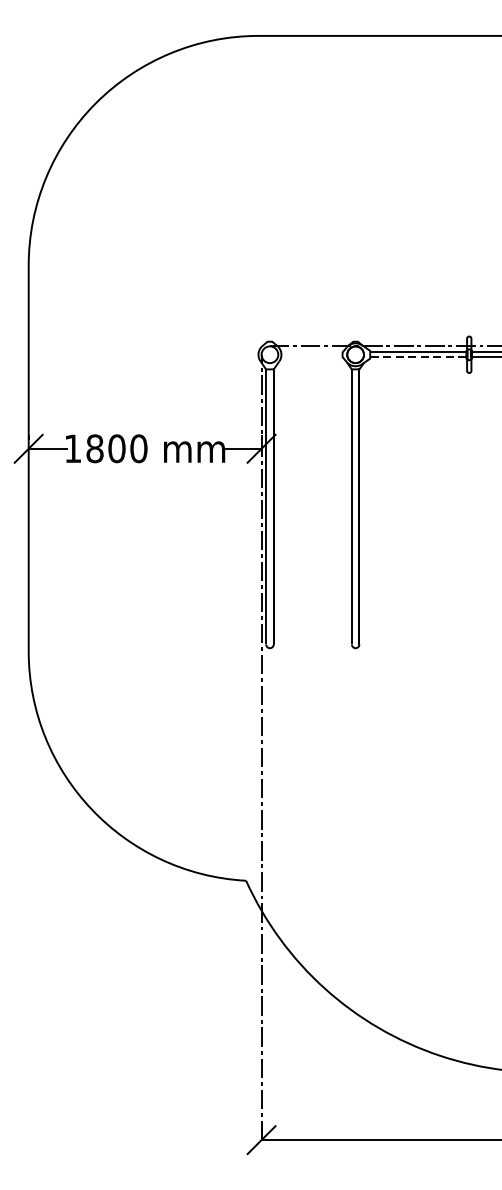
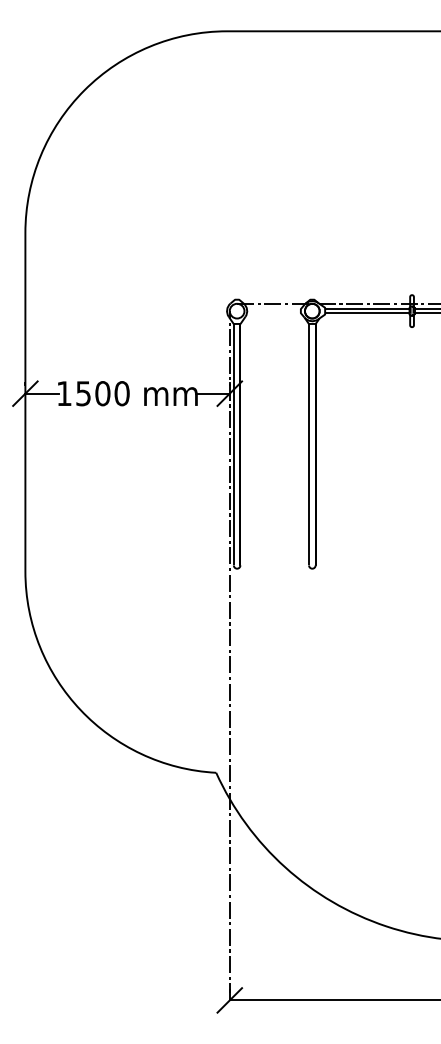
line: (417, 357) -> (366, 313), dashed -> solid
text: (94, 448) -> (83, 393), 1800 -> 1500

